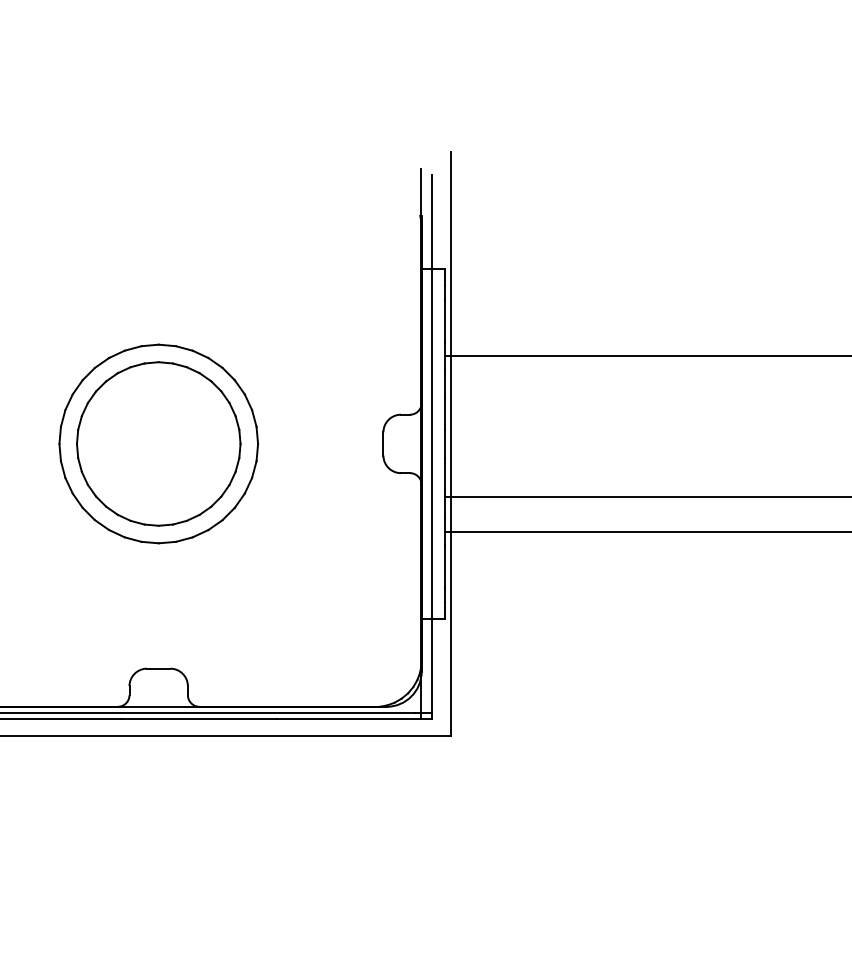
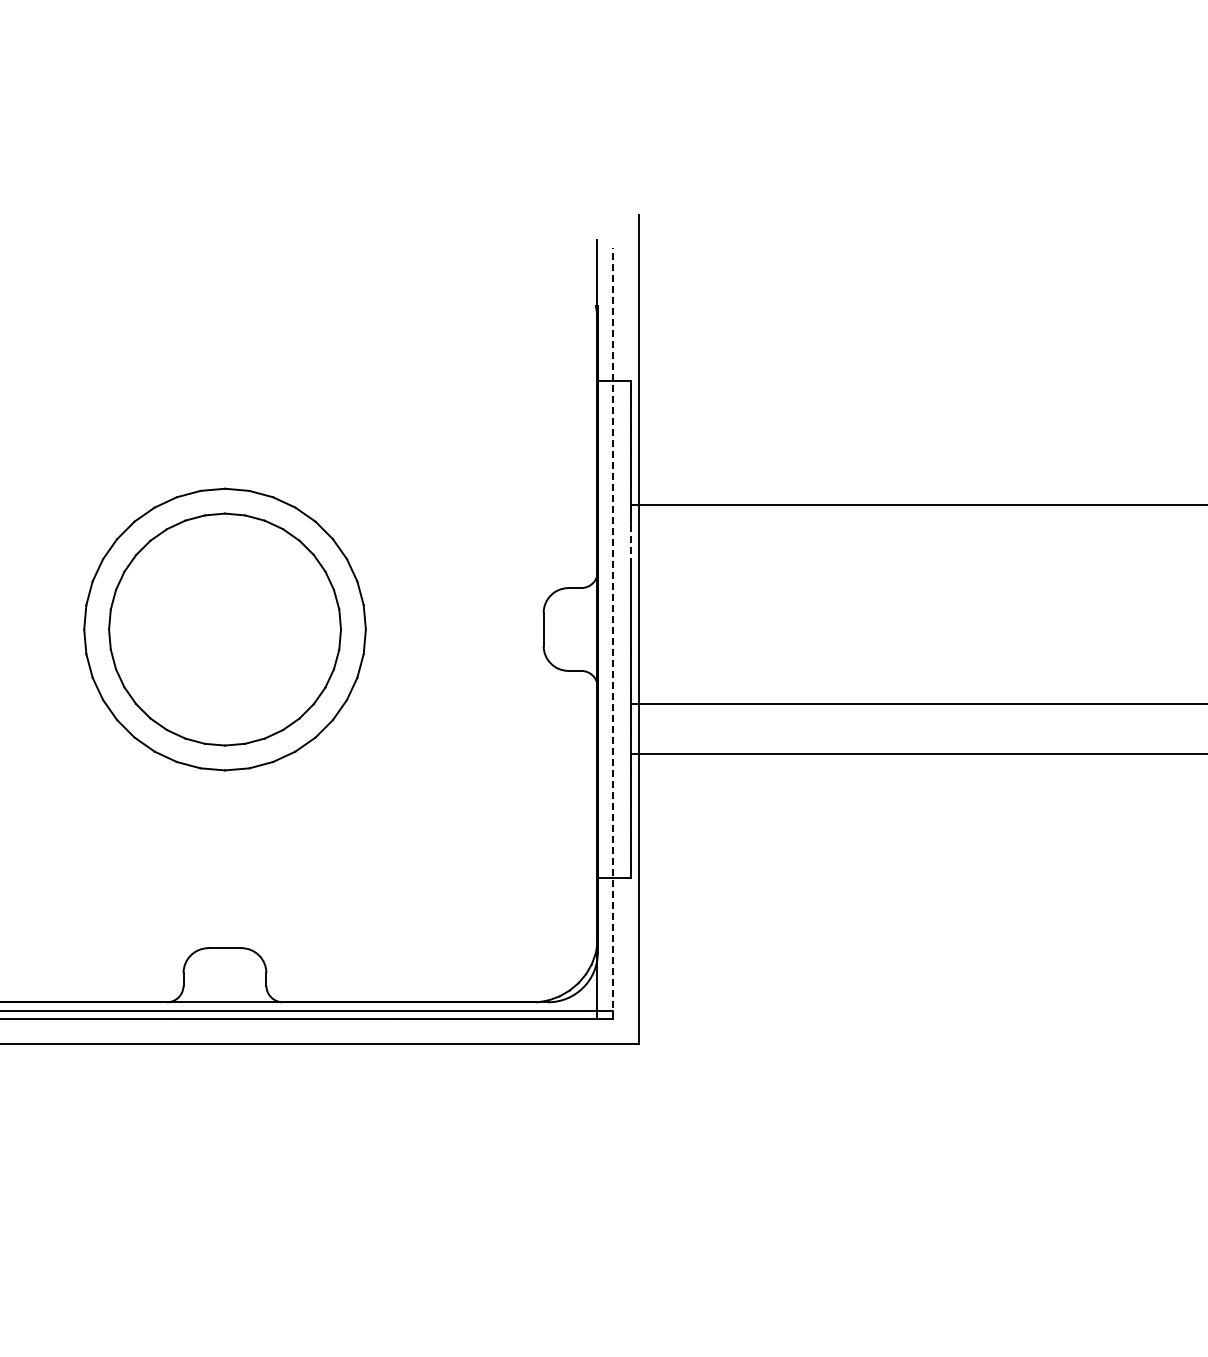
line: (444, 384) -> (630, 544), solid -> dashed
line: (431, 446) -> (612, 633), solid -> dashed

